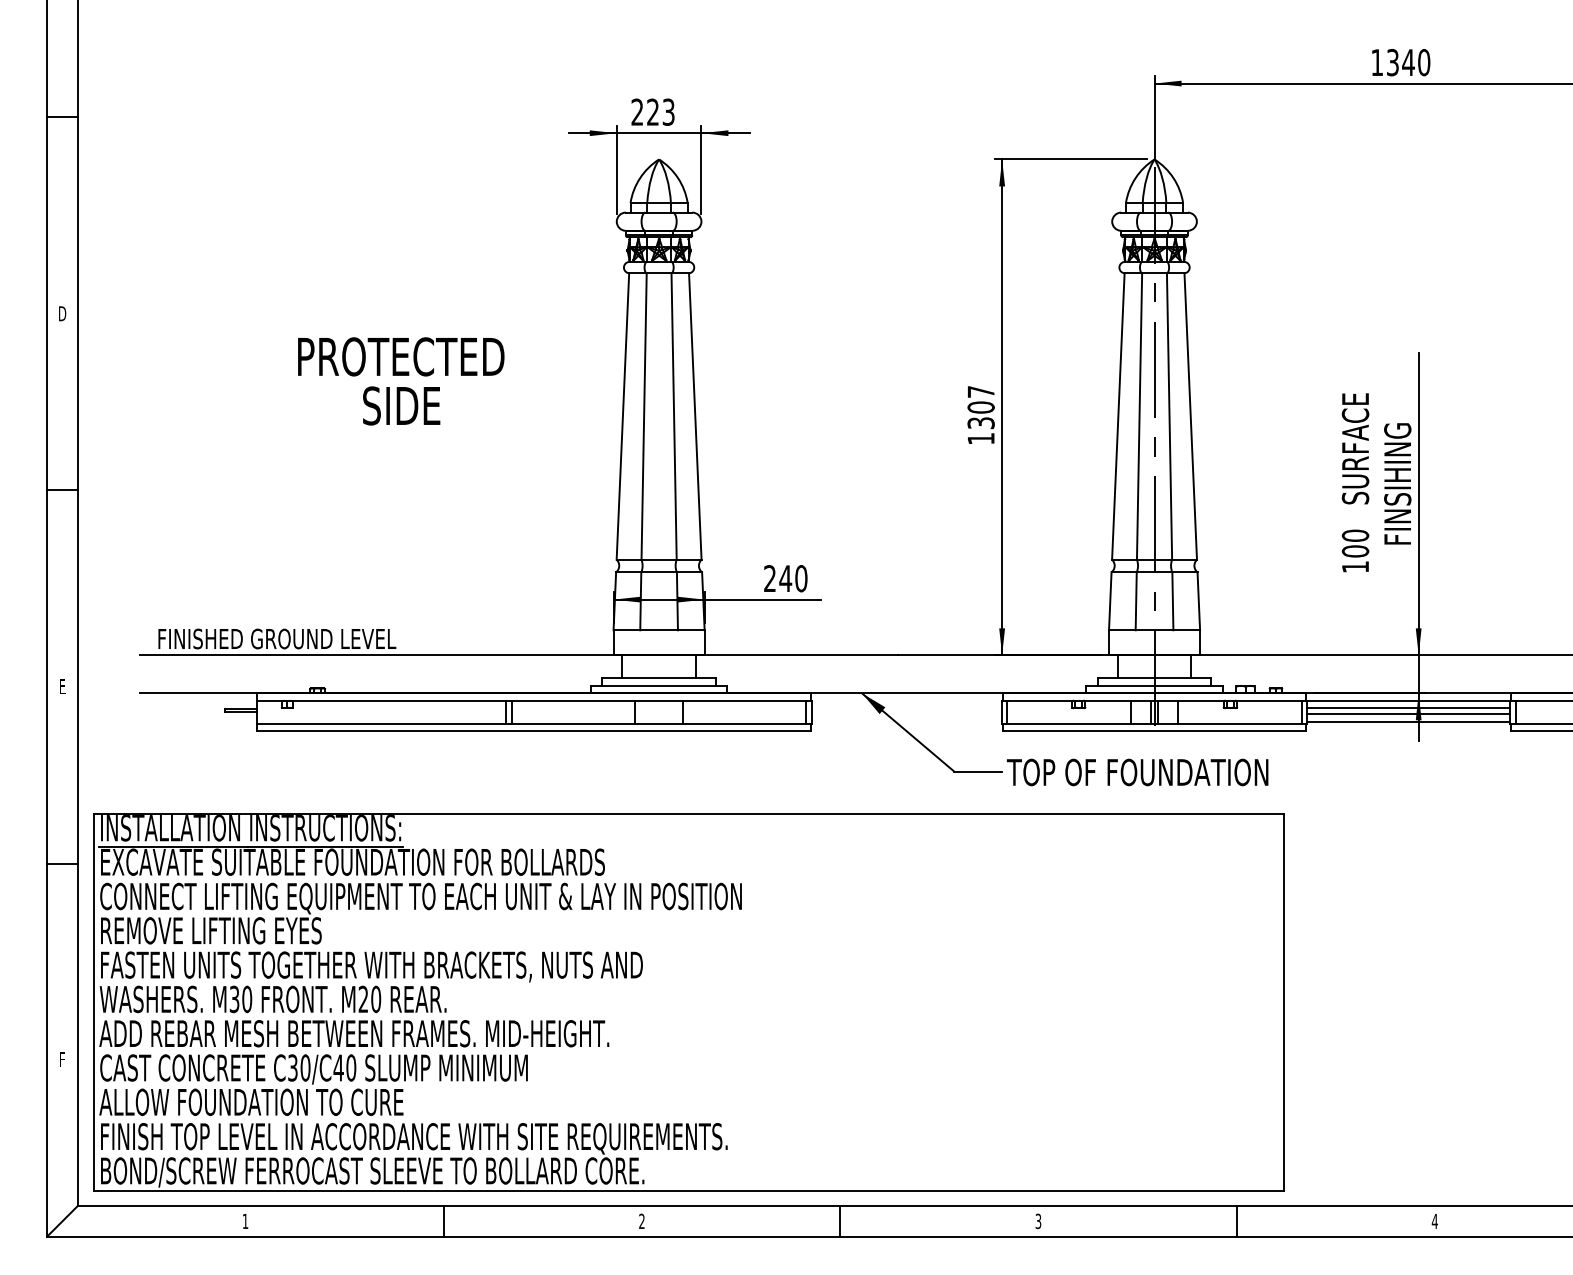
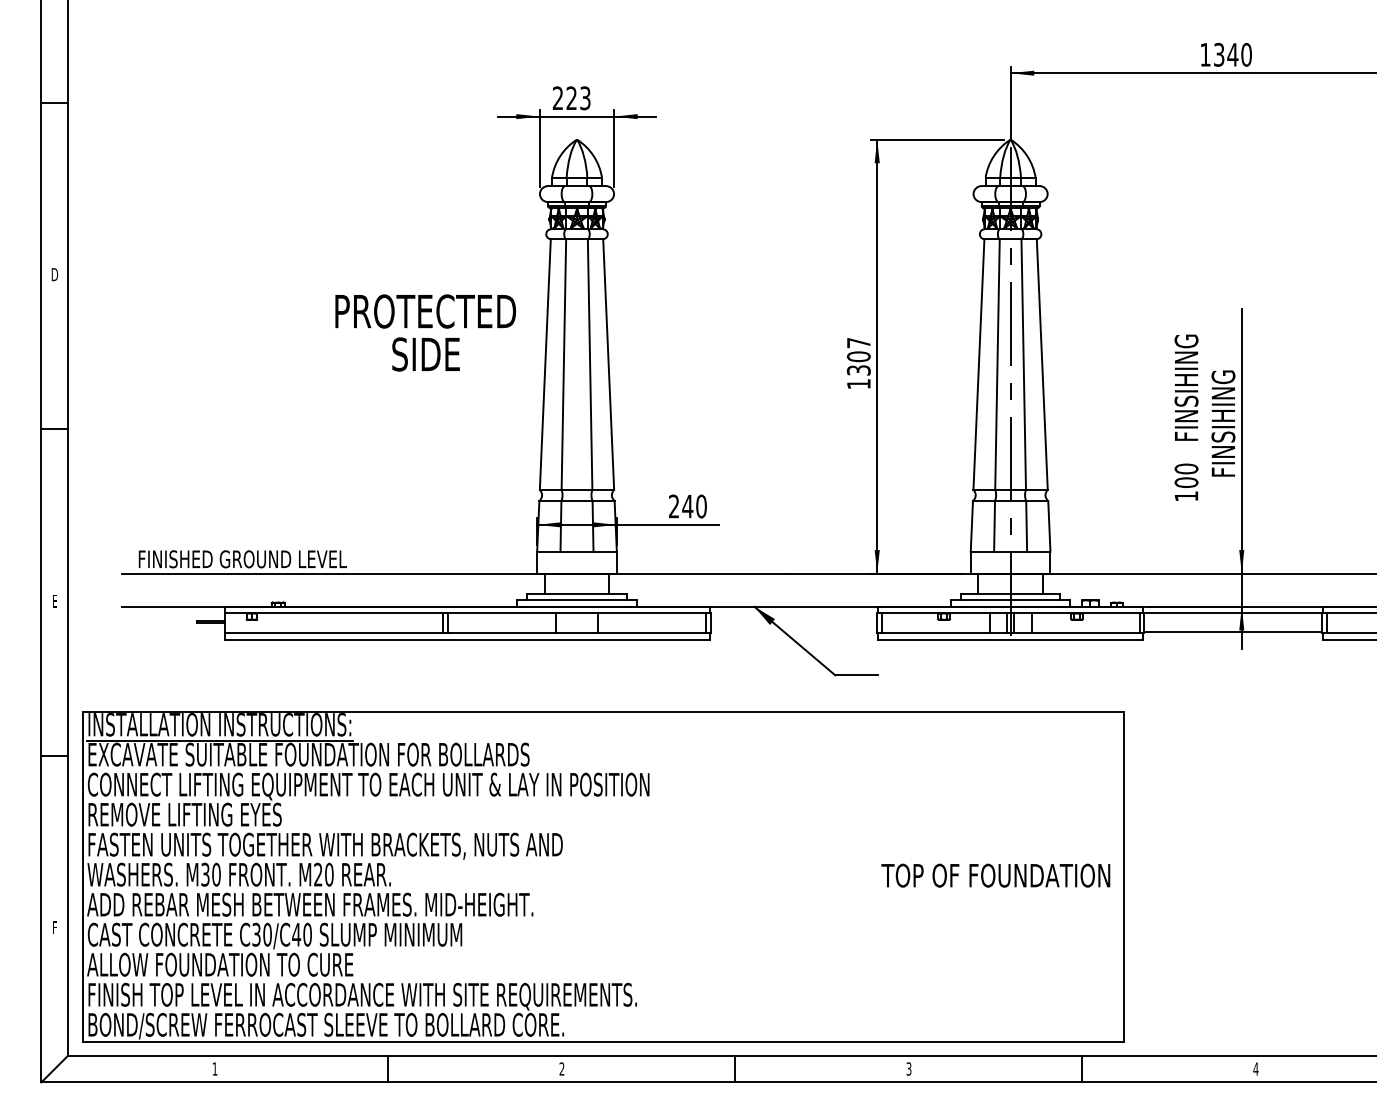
text: (401, 381) -> (425, 333), moved
text: (1355, 443) -> (1186, 388), SURFACE -> FINSIHING
line: (1408, 708) -> (1232, 620), removed
line: (1408, 714) -> (1232, 625), removed
text: (1137, 772) -> (995, 875), moved

